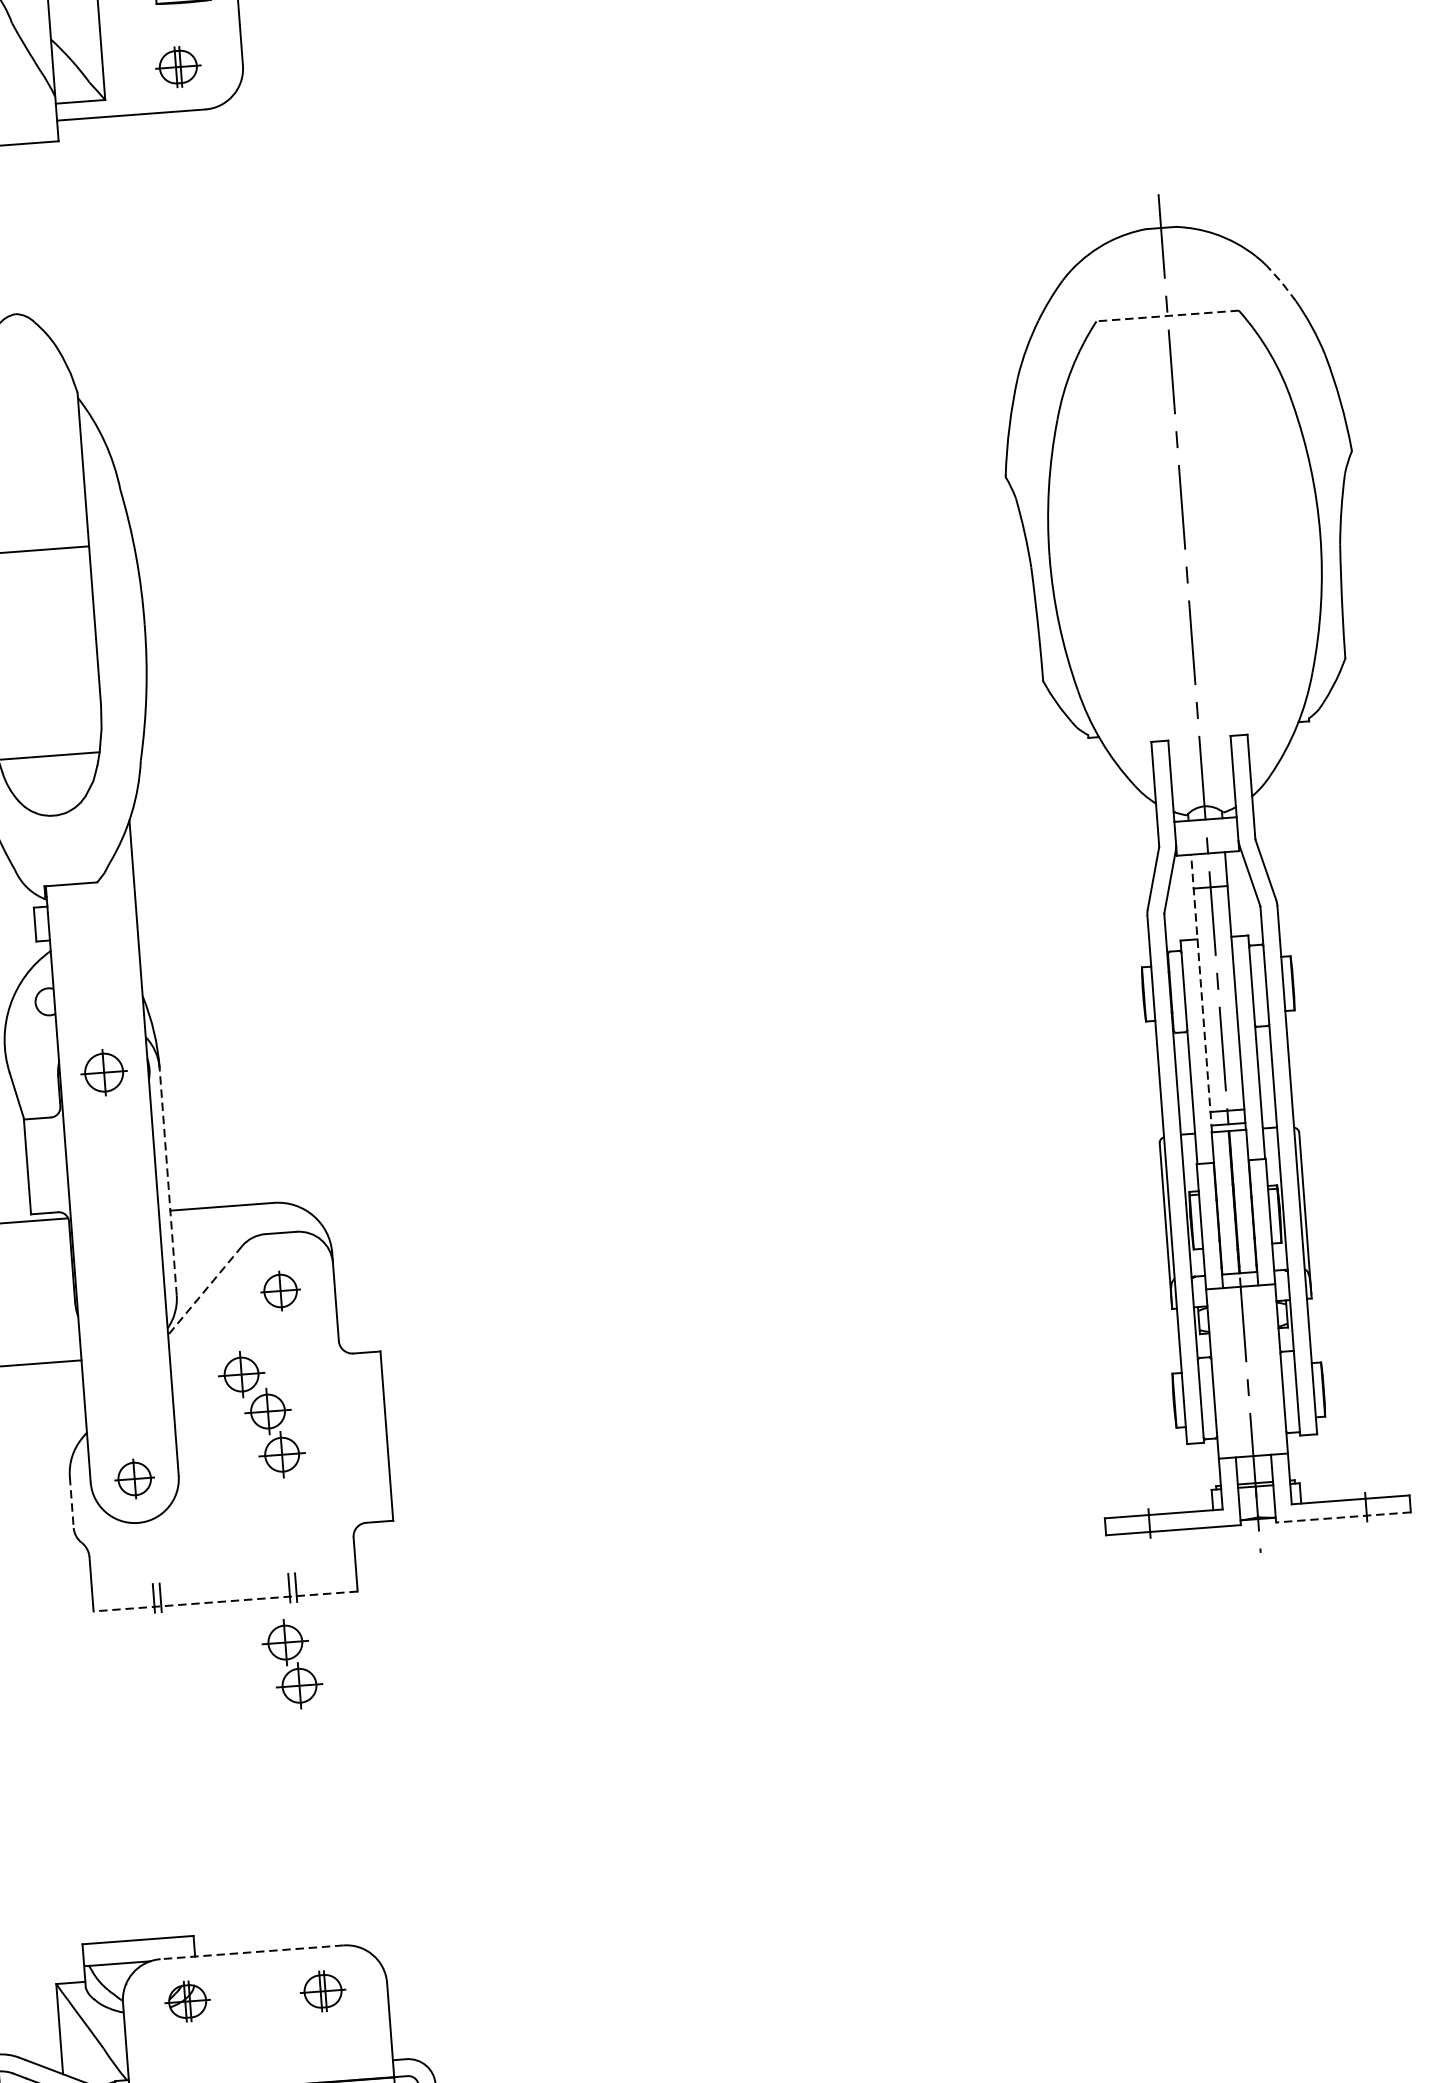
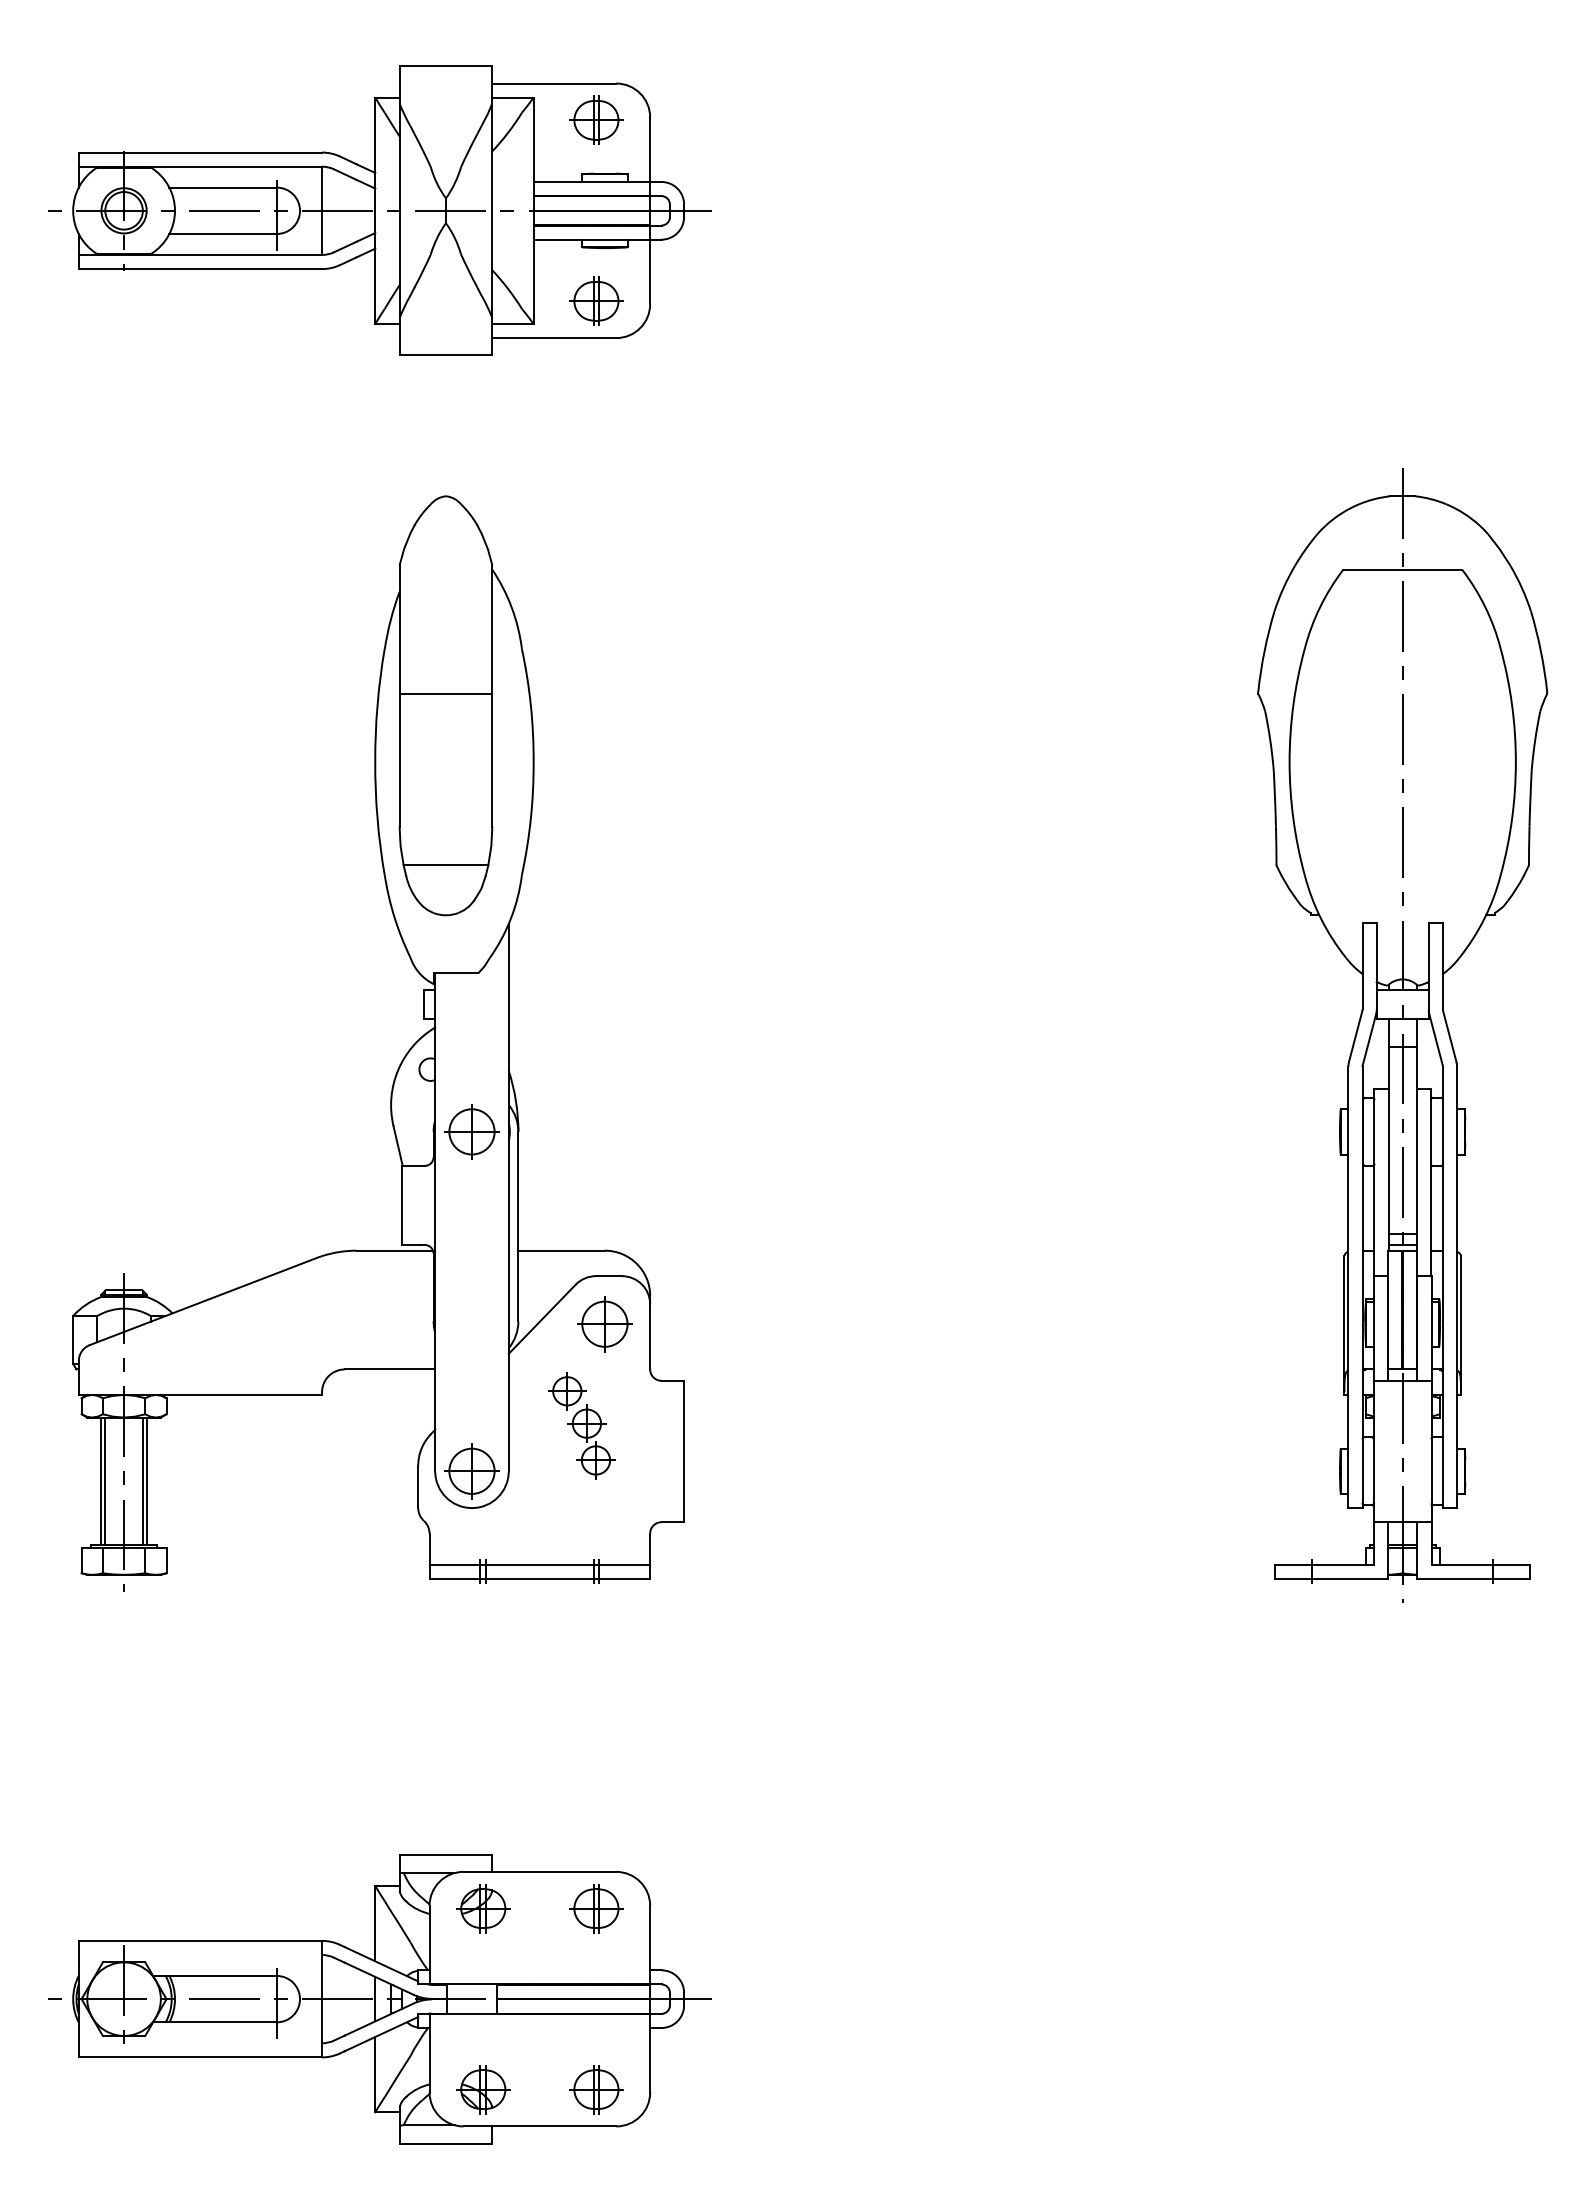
part: (178, 66) -> (596, 300), size x1.43
line: (1281, 283) -> (1499, 549), dashed -> solid
line: (1167, 315) -> (1402, 569), dashed -> solid
line: (1201, 993) -> (1388, 1134), dashed -> solid
part: (103, 1072) -> (471, 1131), size x1.43
line: (168, 1181) -> (518, 1226), dashed -> solid
line: (204, 1290) -> (541, 1319), dashed -> solid
part: (280, 1291) -> (604, 1324), size x1.67
part: (134, 1479) -> (471, 1471), size x1.67
line: (72, 1503) -> (418, 1487), dashed -> solid
line: (1343, 1517) -> (1473, 1578), dashed -> solid
line: (223, 1584) -> (539, 1564), added
line: (225, 1601) -> (539, 1578), dashed -> solid
part: (292, 1663) -> (591, 1634), removed
line: (251, 1951) -> (539, 1871), dashed -> solid
part: (323, 1991) -> (596, 1908), size x1.43
part: (187, 2001) -> (483, 1908), size x1.43

